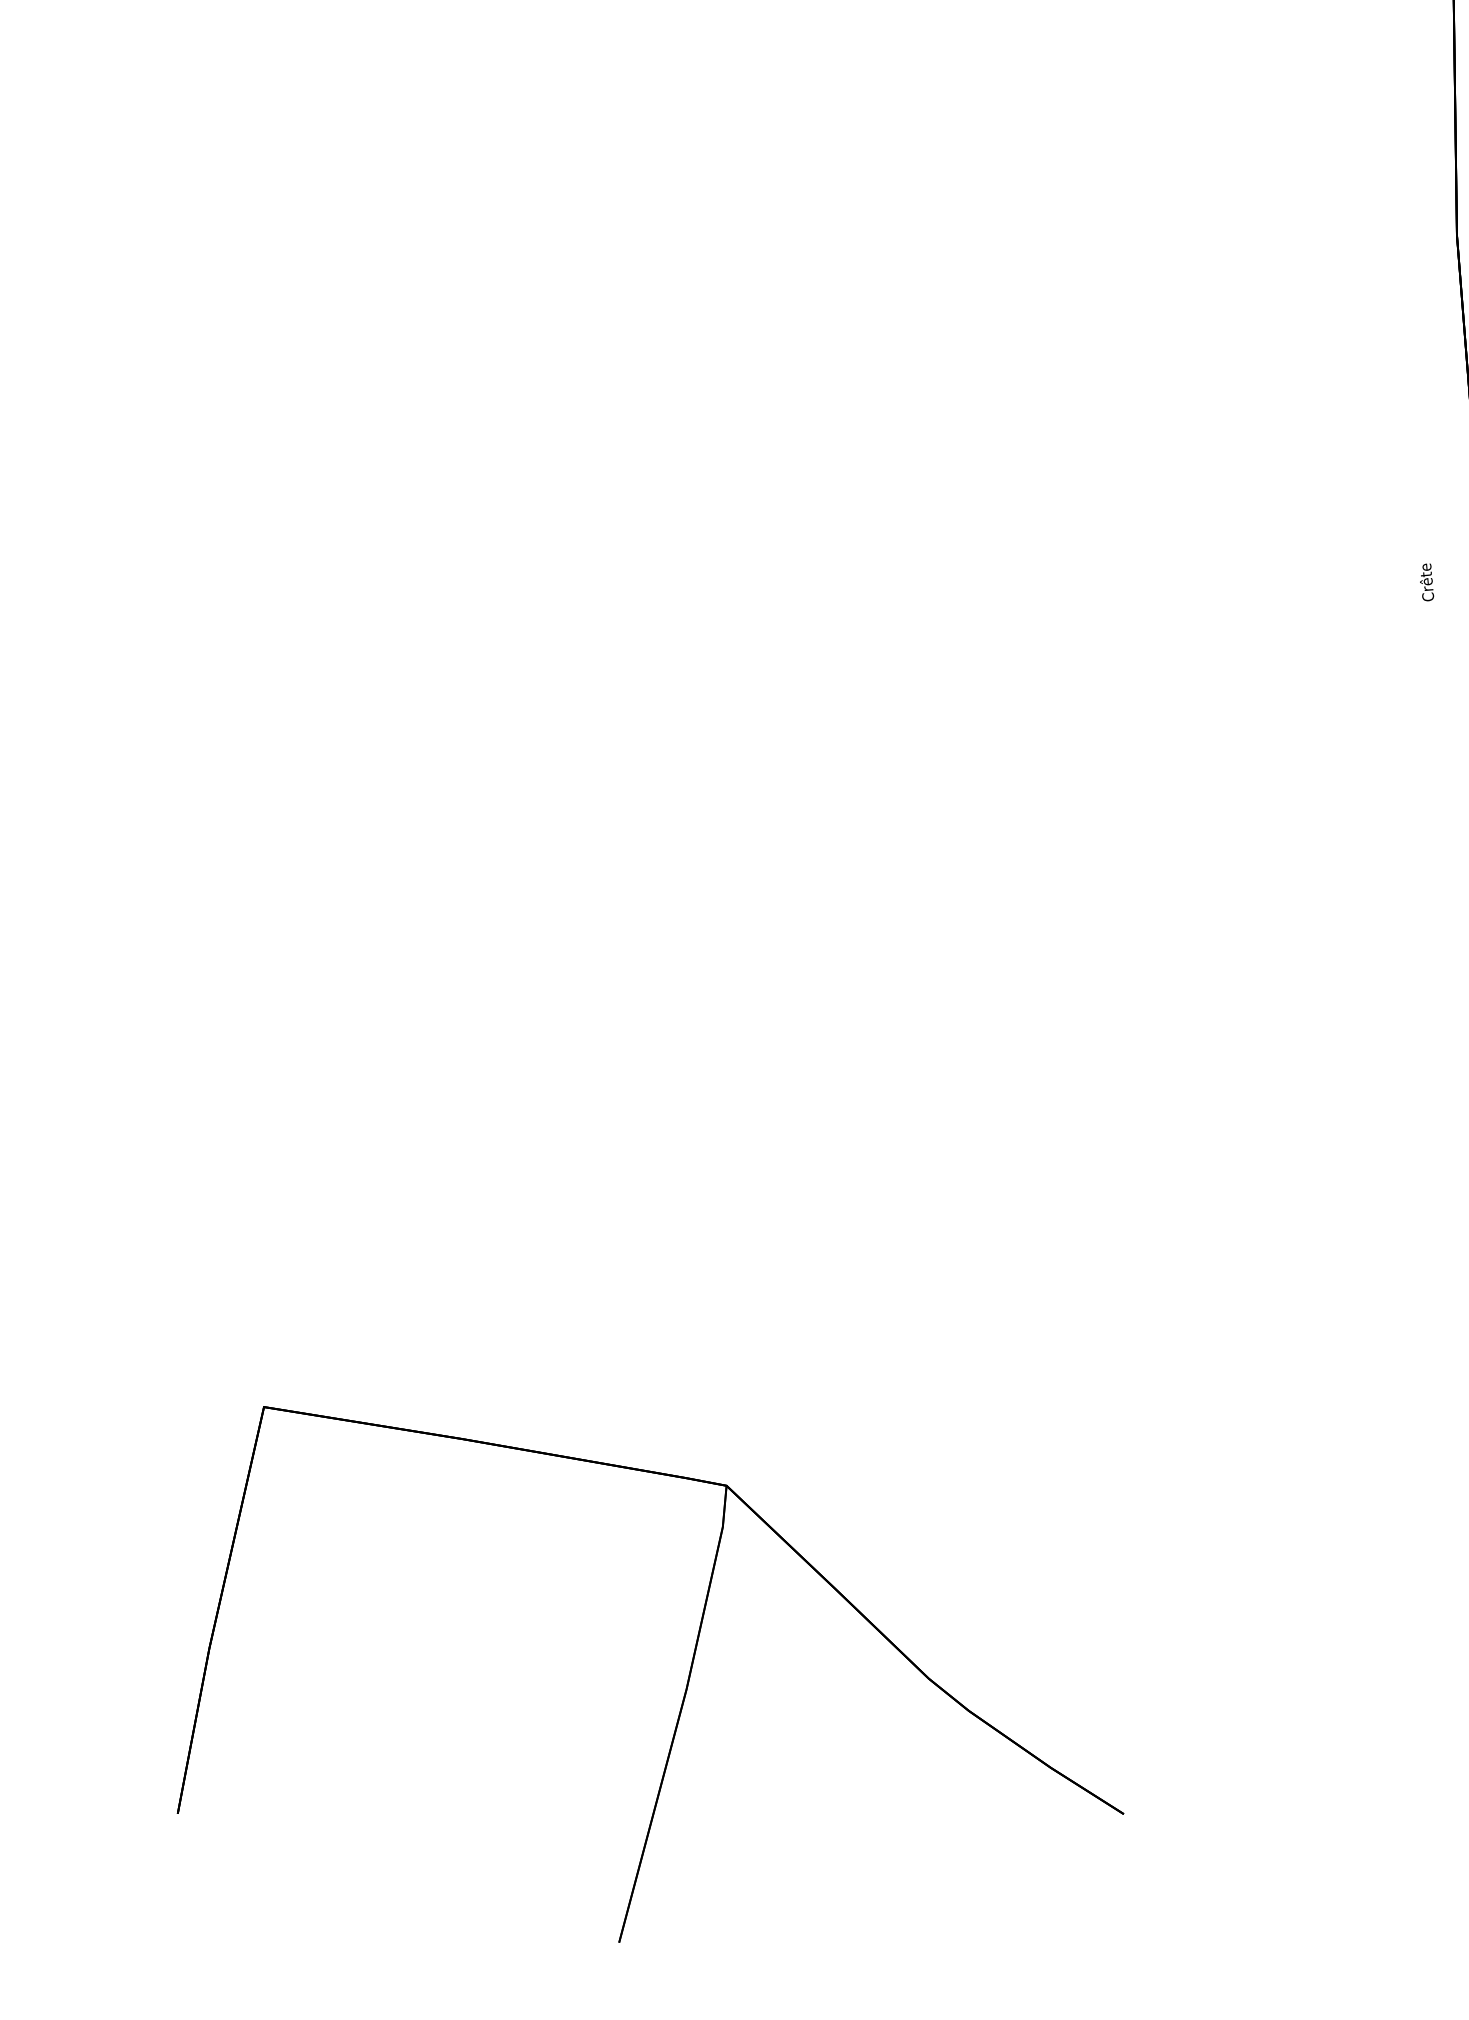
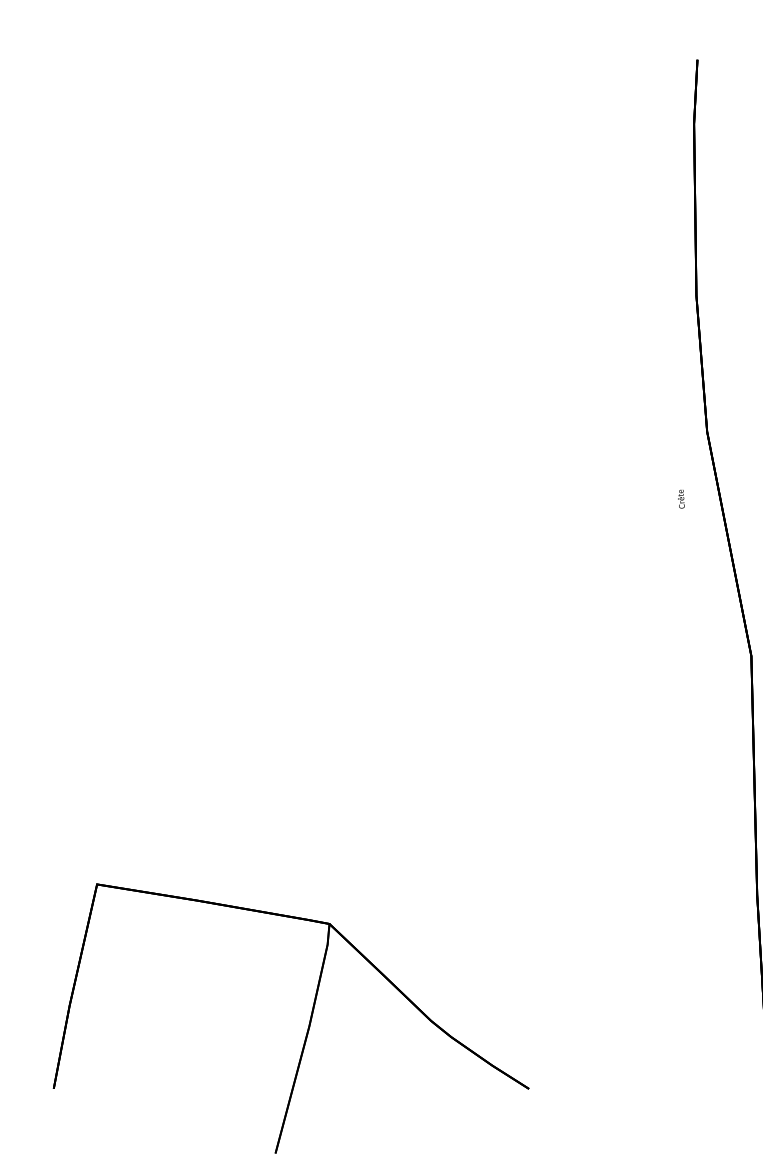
text: (1427, 581) -> (681, 498), moved

